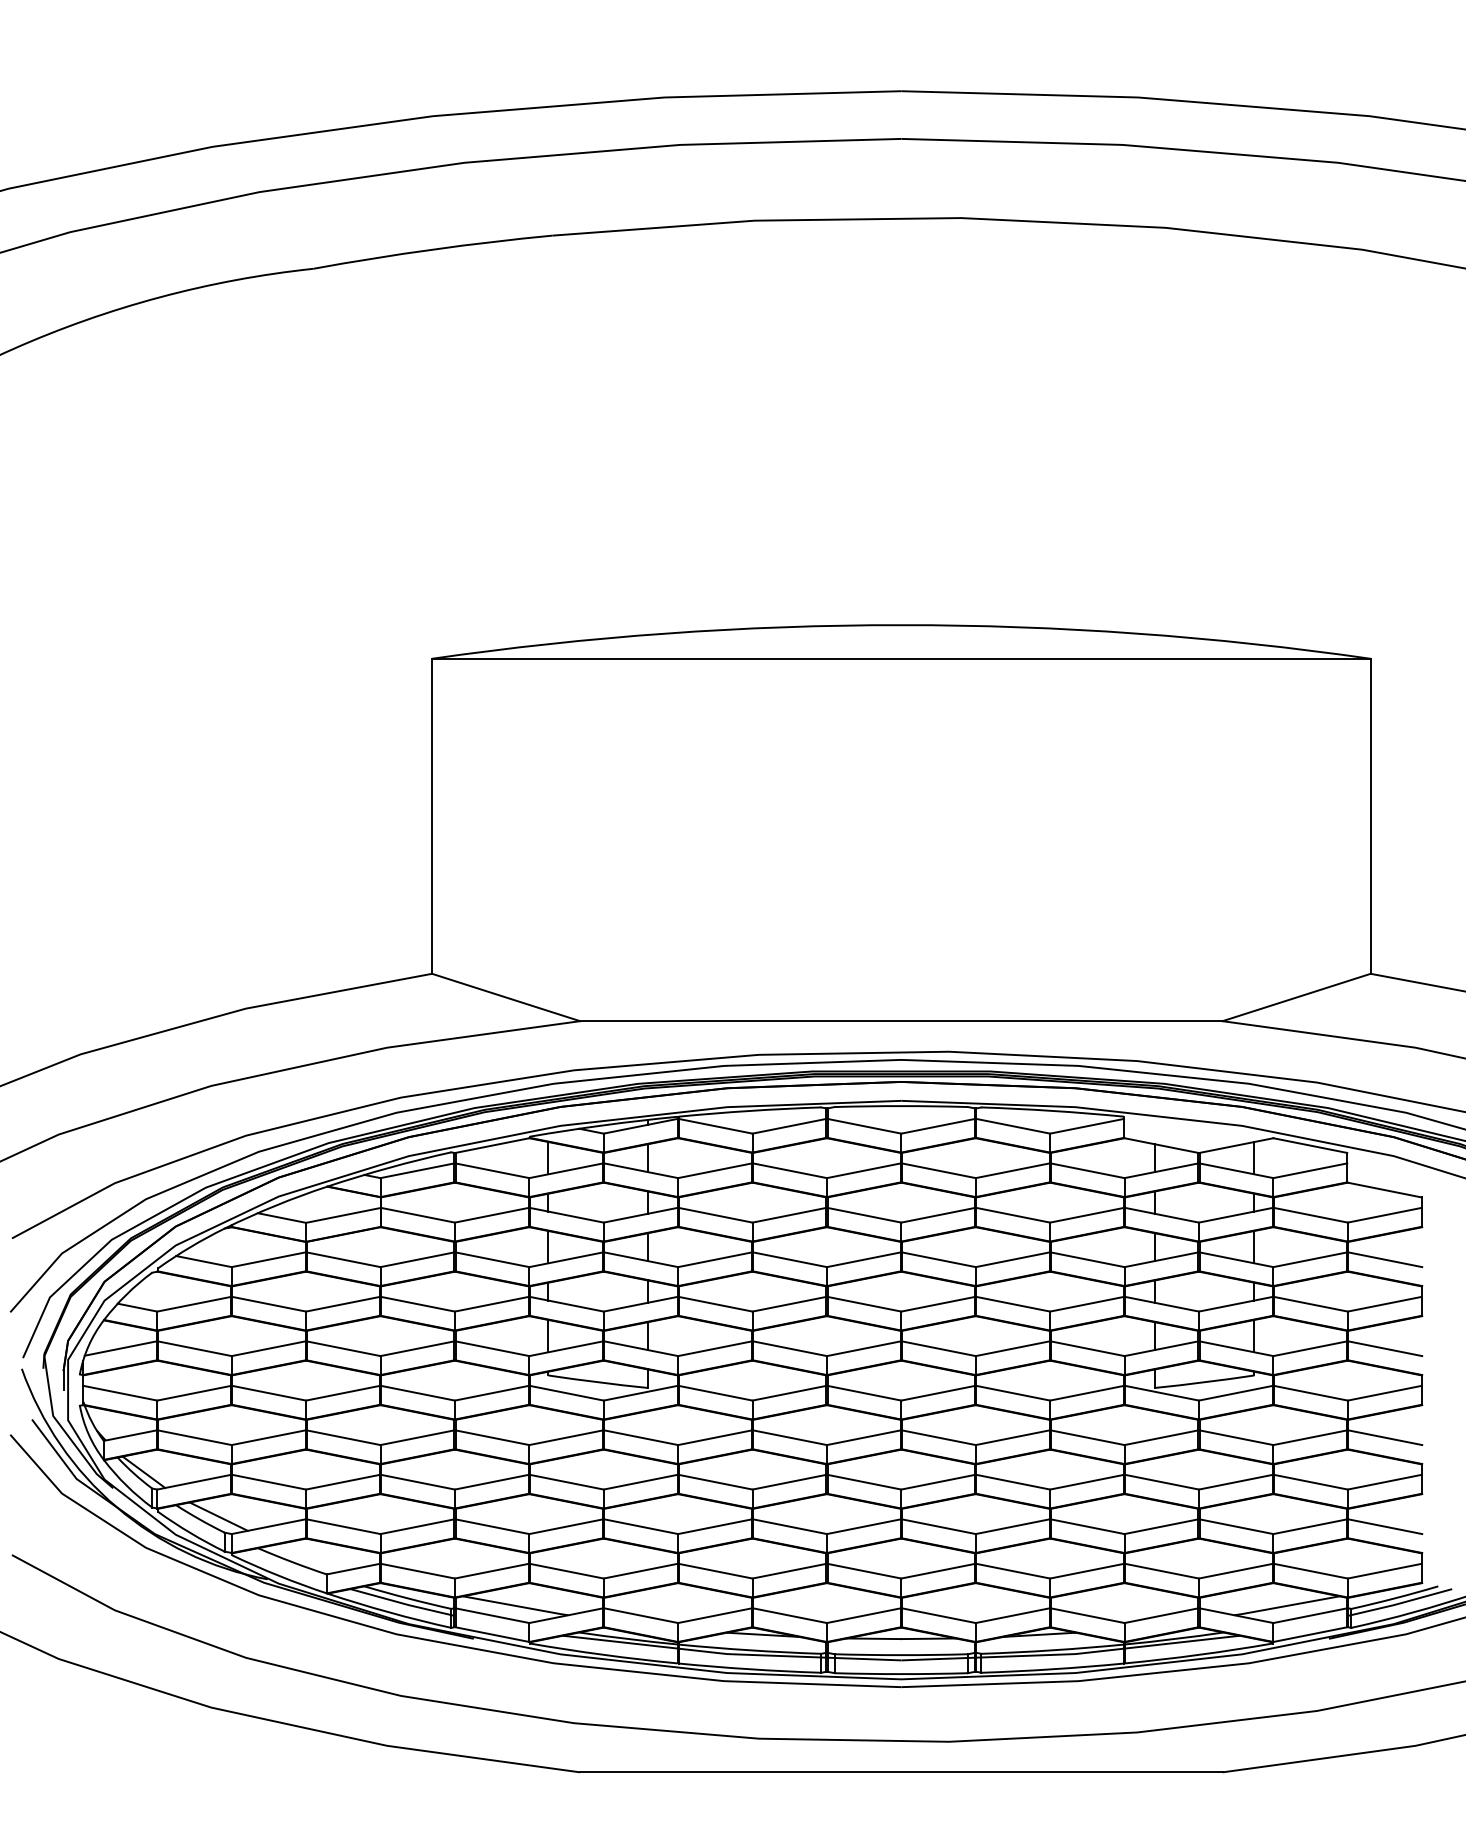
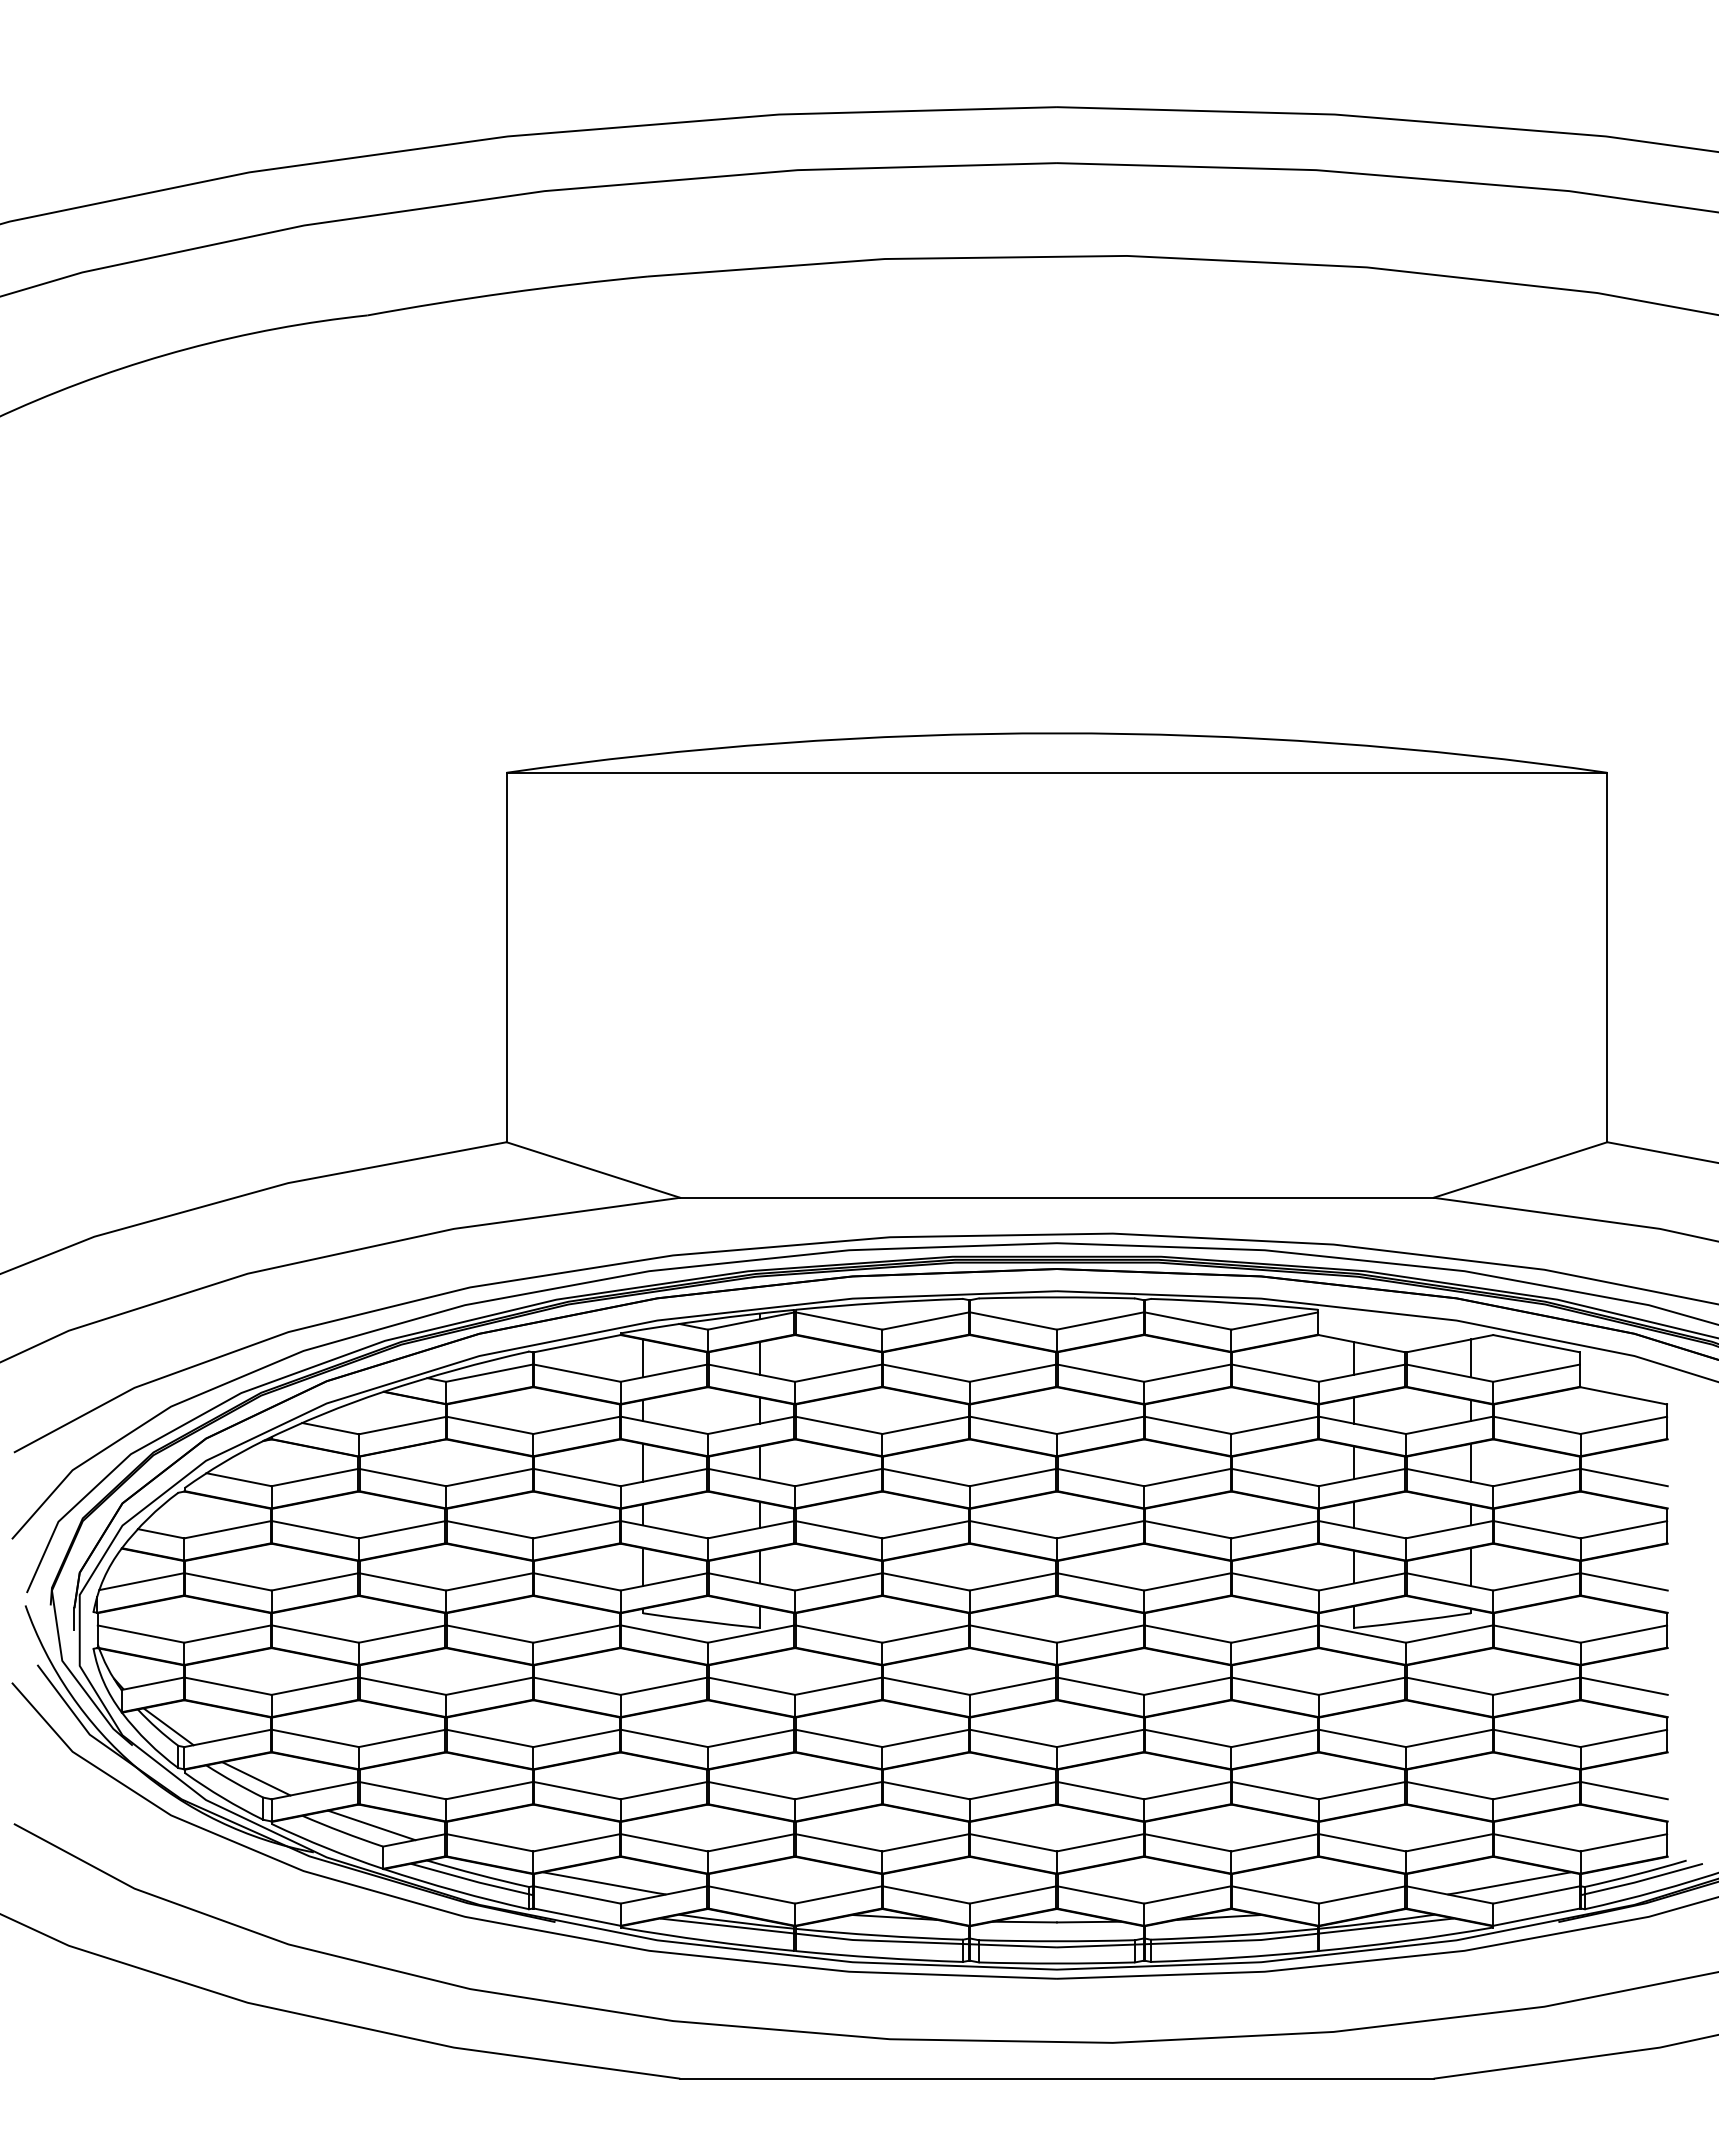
line: (316, 1556) -> (371, 1825), added

